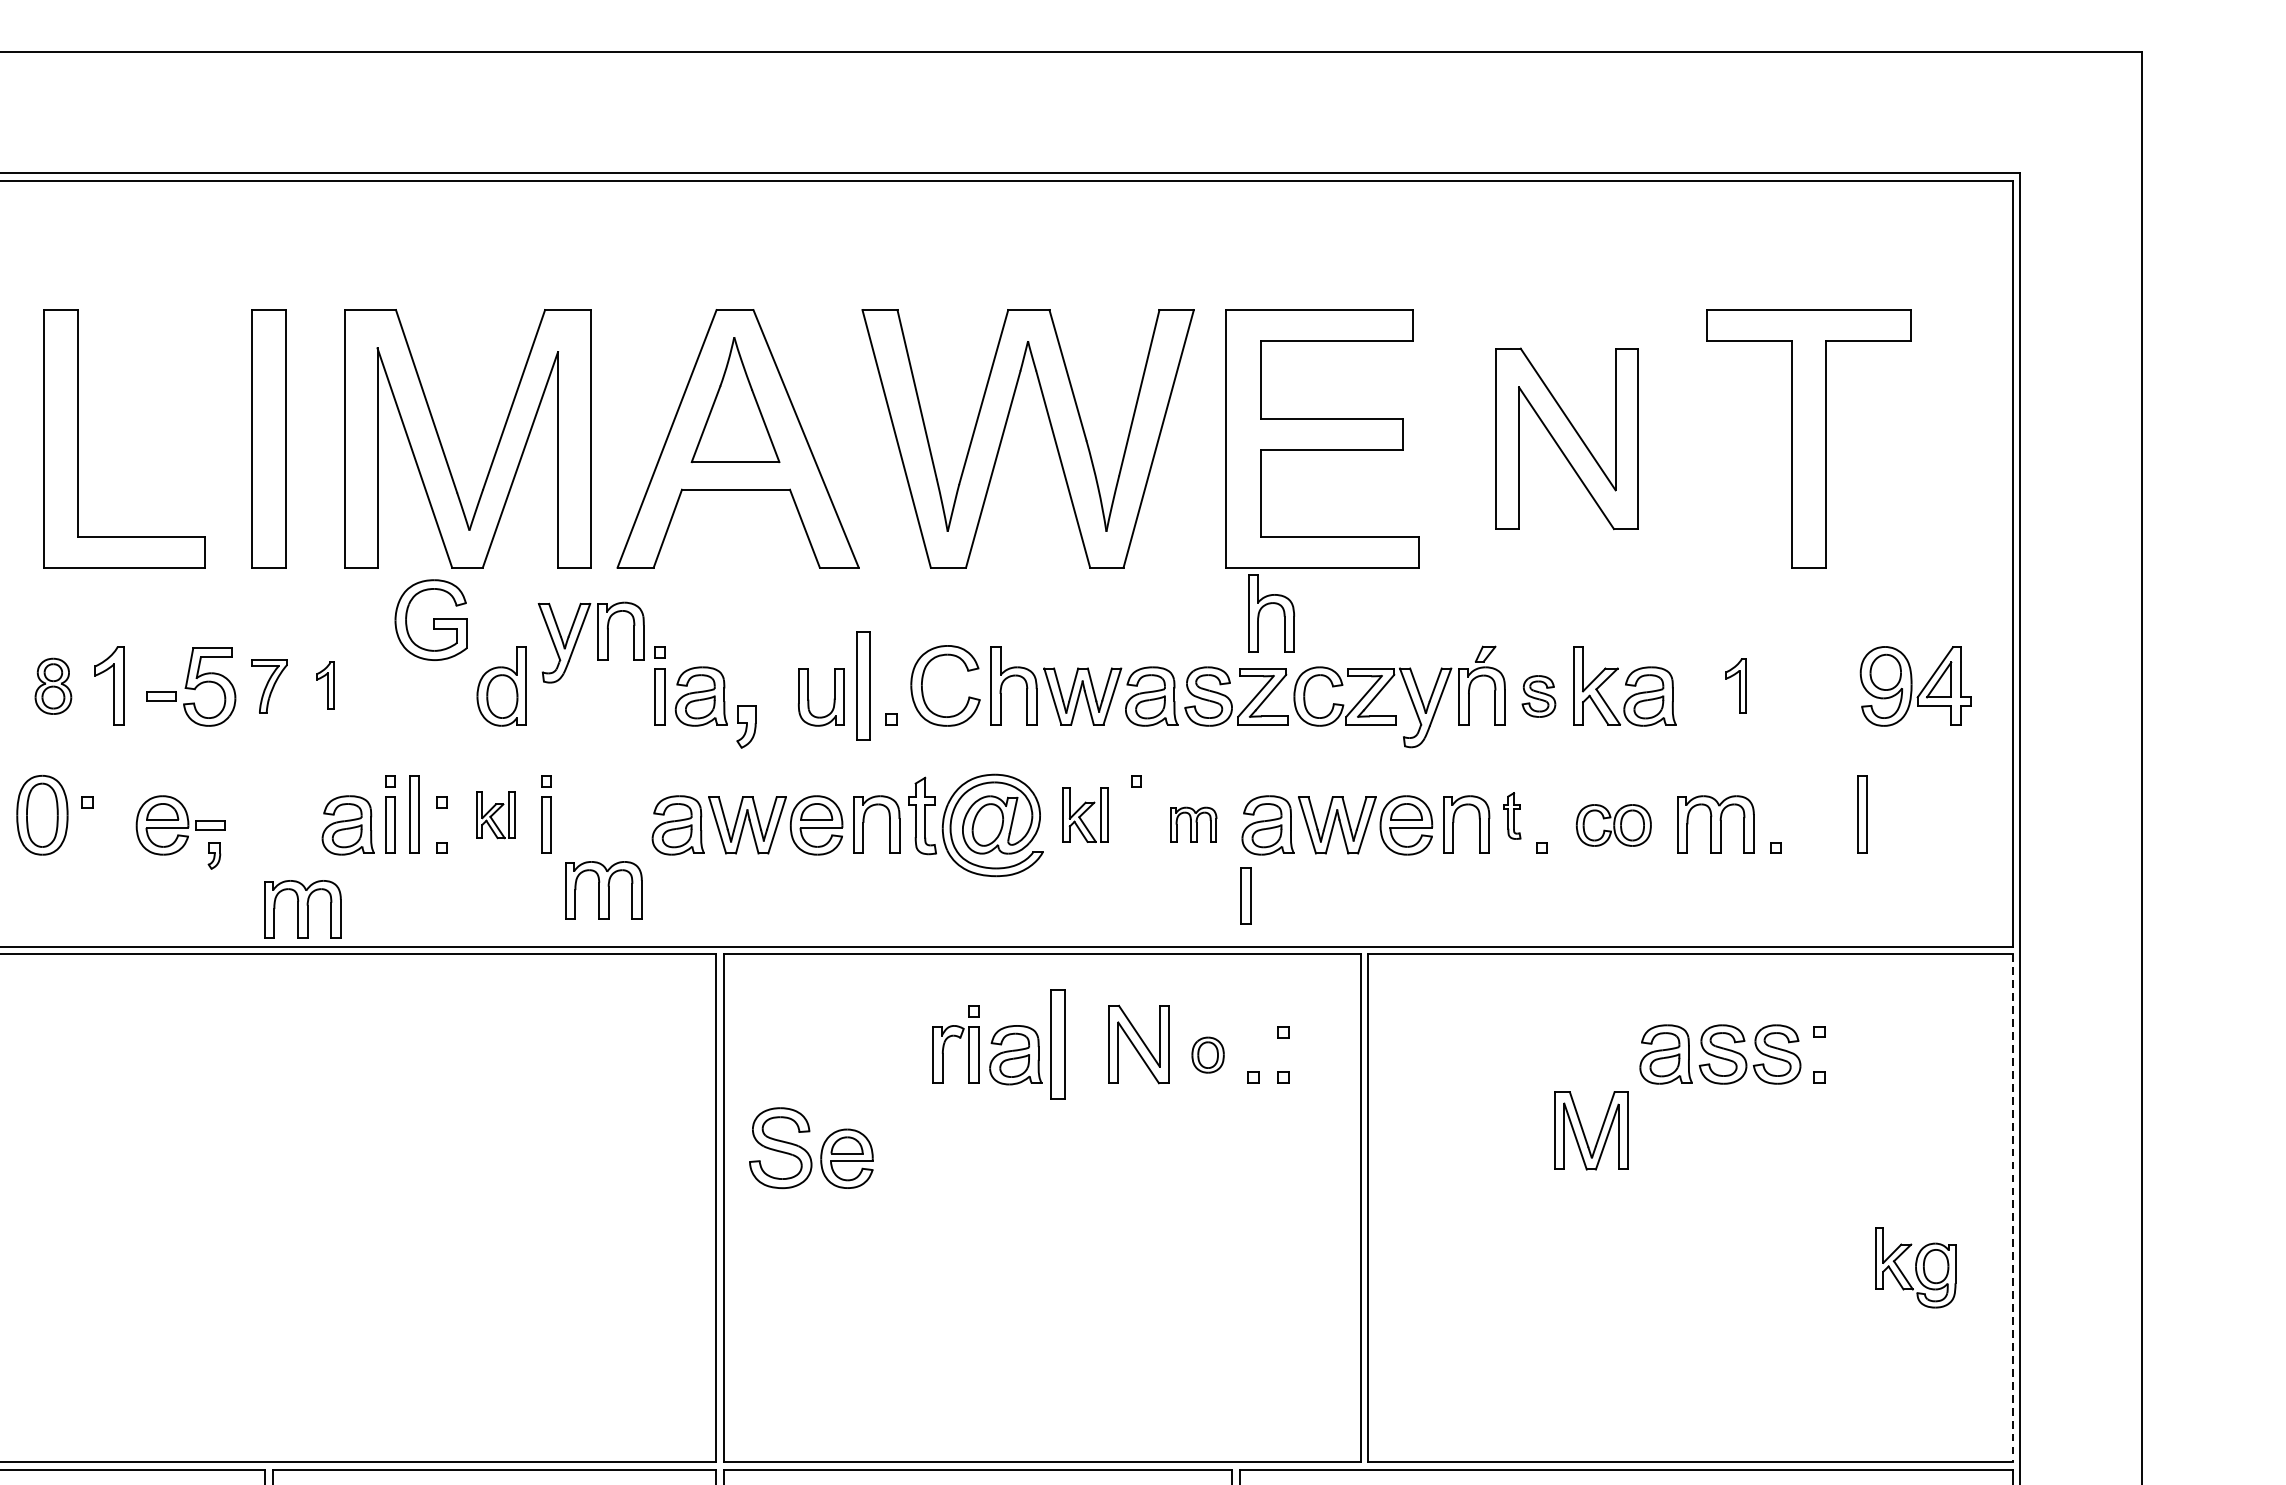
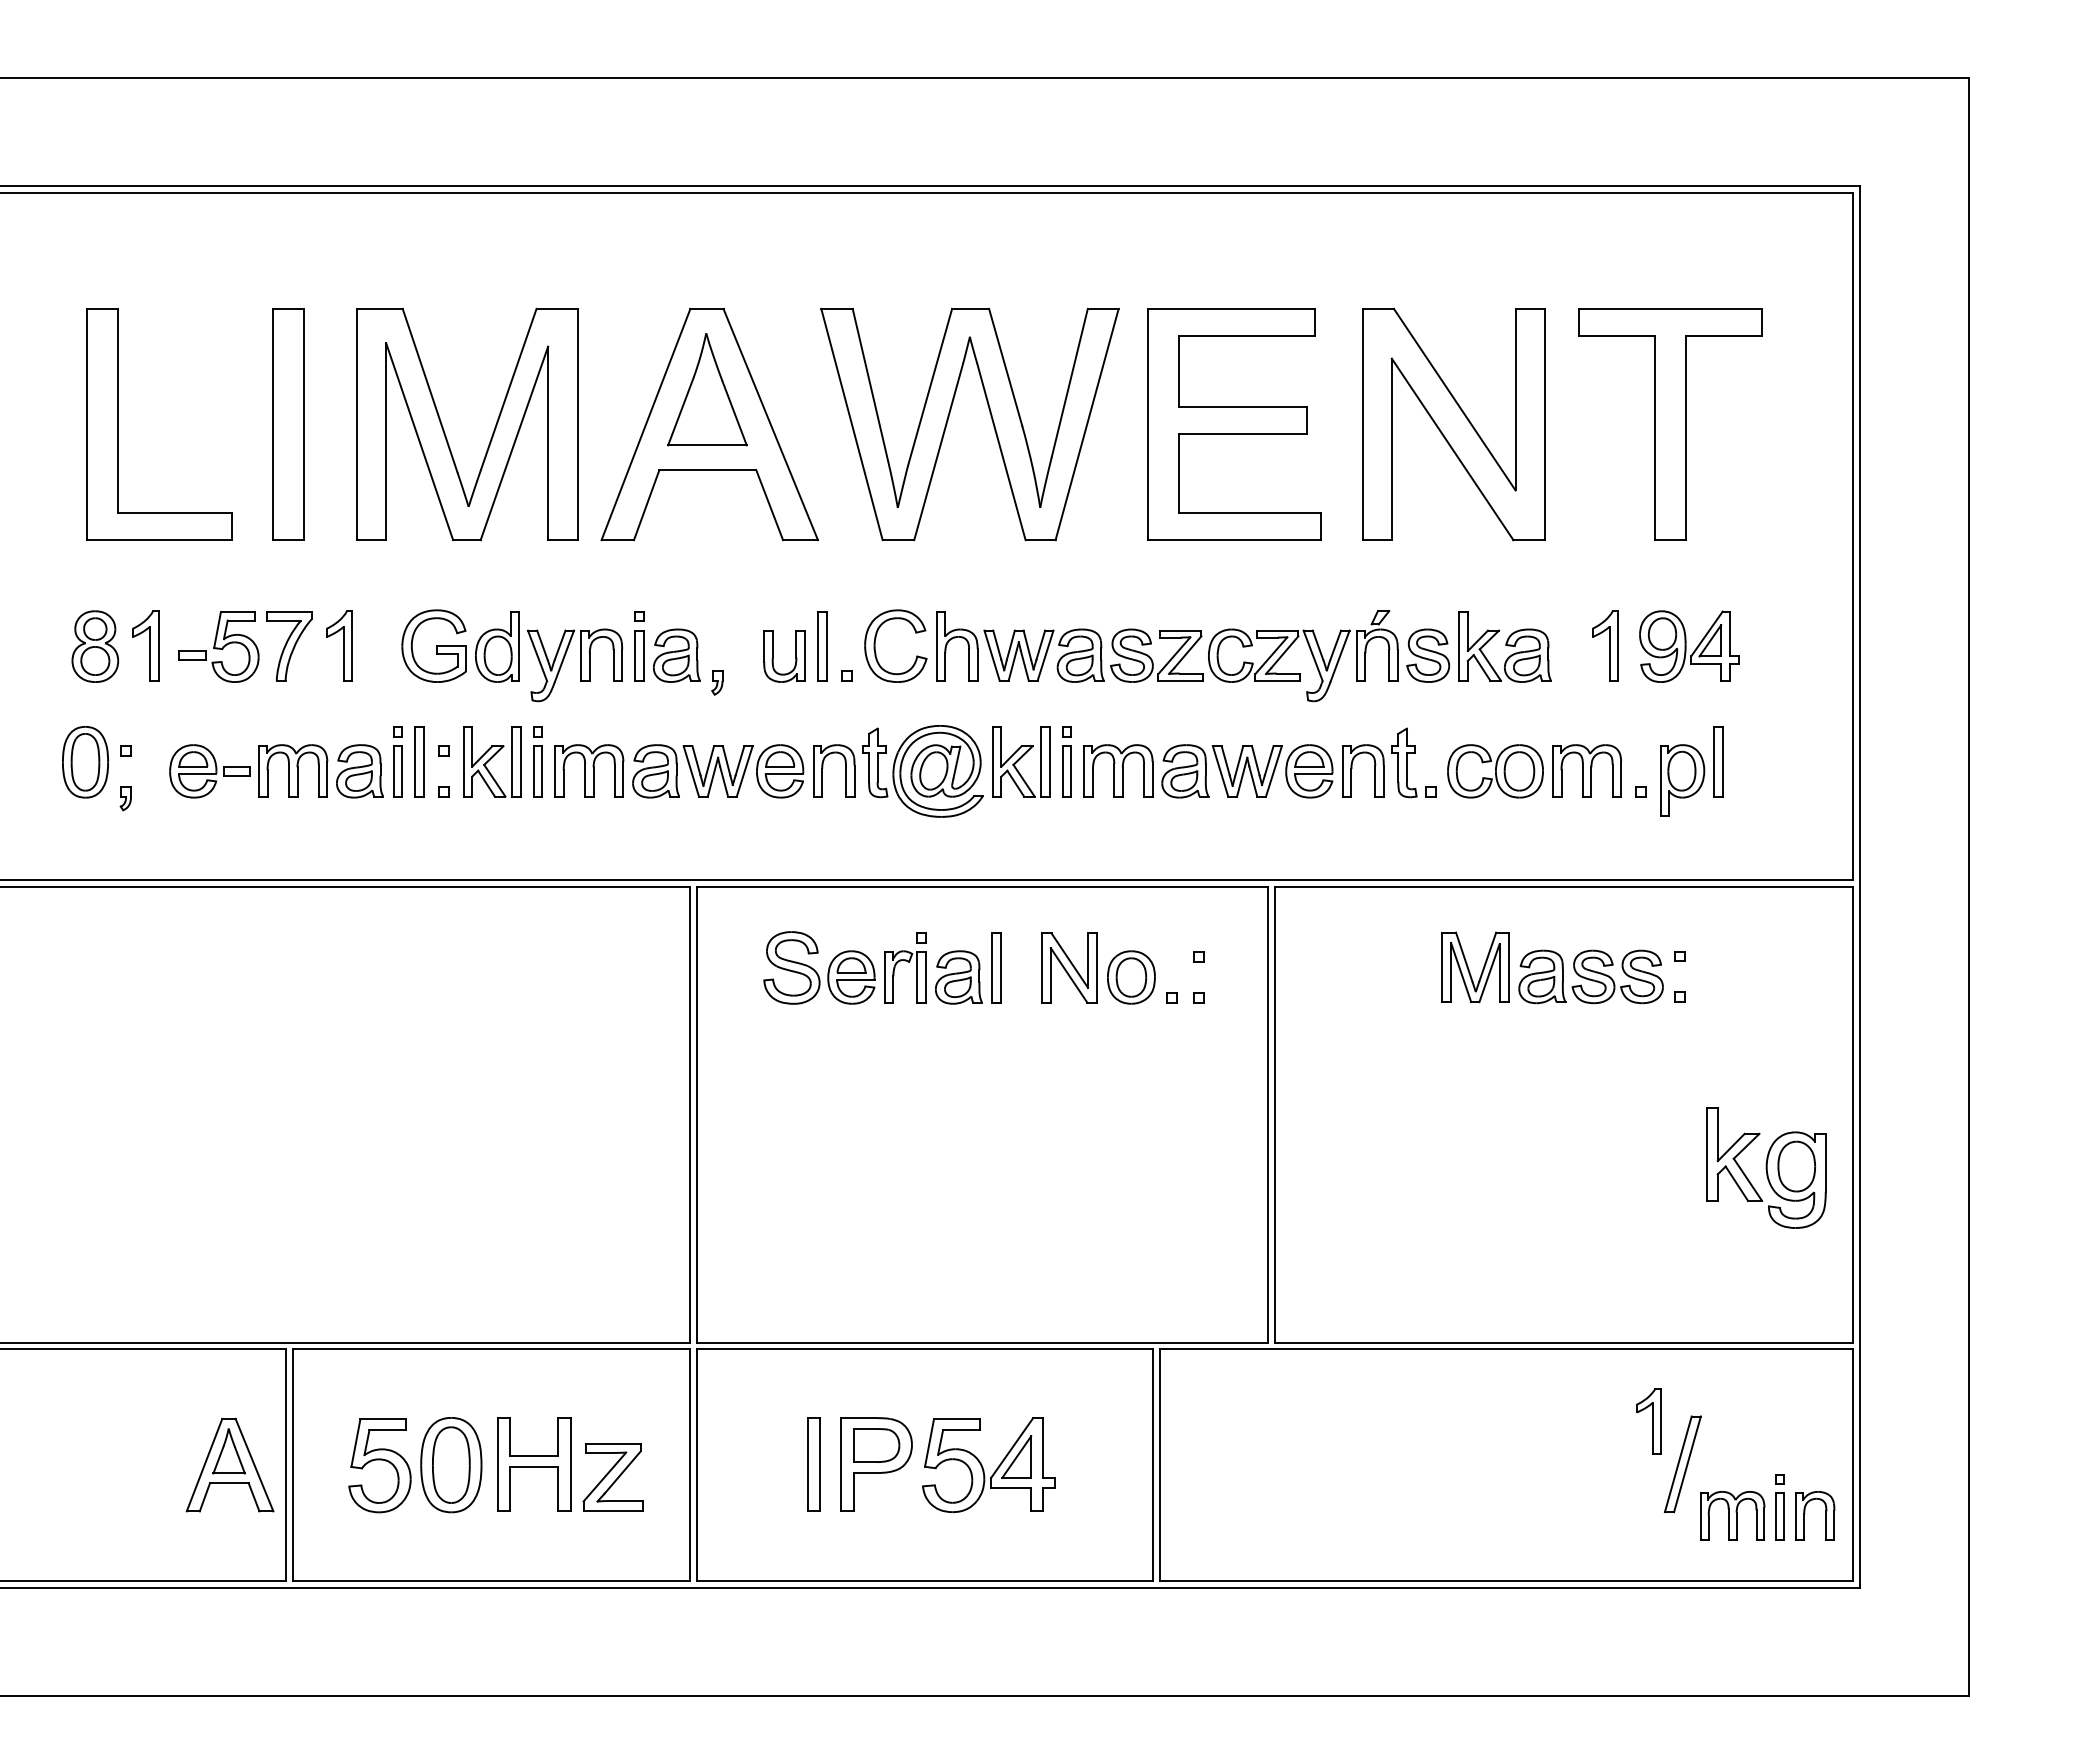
part: (1567, 438) -> (1453, 424), size x1.43
part: (1269, 604) -> (1186, 573), removed
part: (430, 619) -> (433, 645), moved
part: (590, 642) -> (574, 665), moved
part: (325, 685) -> (339, 645), size x1.67
part: (1736, 685) -> (1605, 645), size x1.43
part: (53, 686) -> (95, 646), size x1.43
part: (269, 686) -> (289, 646), size x1.43
part: (863, 686) -> (822, 646), size x0.71
part: (1915, 686) -> (1689, 646), moved
part: (1539, 696) -> (1428, 655), size x1.43
part: (746, 726) -> (717, 682), size x0.62
part: (496, 814) -> (492, 761), size x1.67
part: (1085, 814) -> (1021, 761), size x1.43
part: (1512, 815) -> (1404, 762), size x1.67
part: (1193, 824) -> (1118, 770), size x1.67
part: (1613, 825) -> (1495, 771), size x1.43
part: (1822, 835) -> (1682, 780), added
part: (214, 855) -> (125, 798), moved
part: (604, 890) -> (589, 770), moved
part: (1244, 895) -> (1066, 771), moved
part: (303, 909) -> (293, 770), moved
part: (1057, 1044) -> (996, 967), size x0.71
part: (1208, 1055) -> (1131, 977), size x1.67
part: (1584, 1133) -> (1469, 969), moved
part: (811, 1147) -> (819, 967), moved
line: (2012, 1207) -> (1853, 1114), dashed -> solid
part: (1915, 1266) -> (1766, 1167), size x1.67

